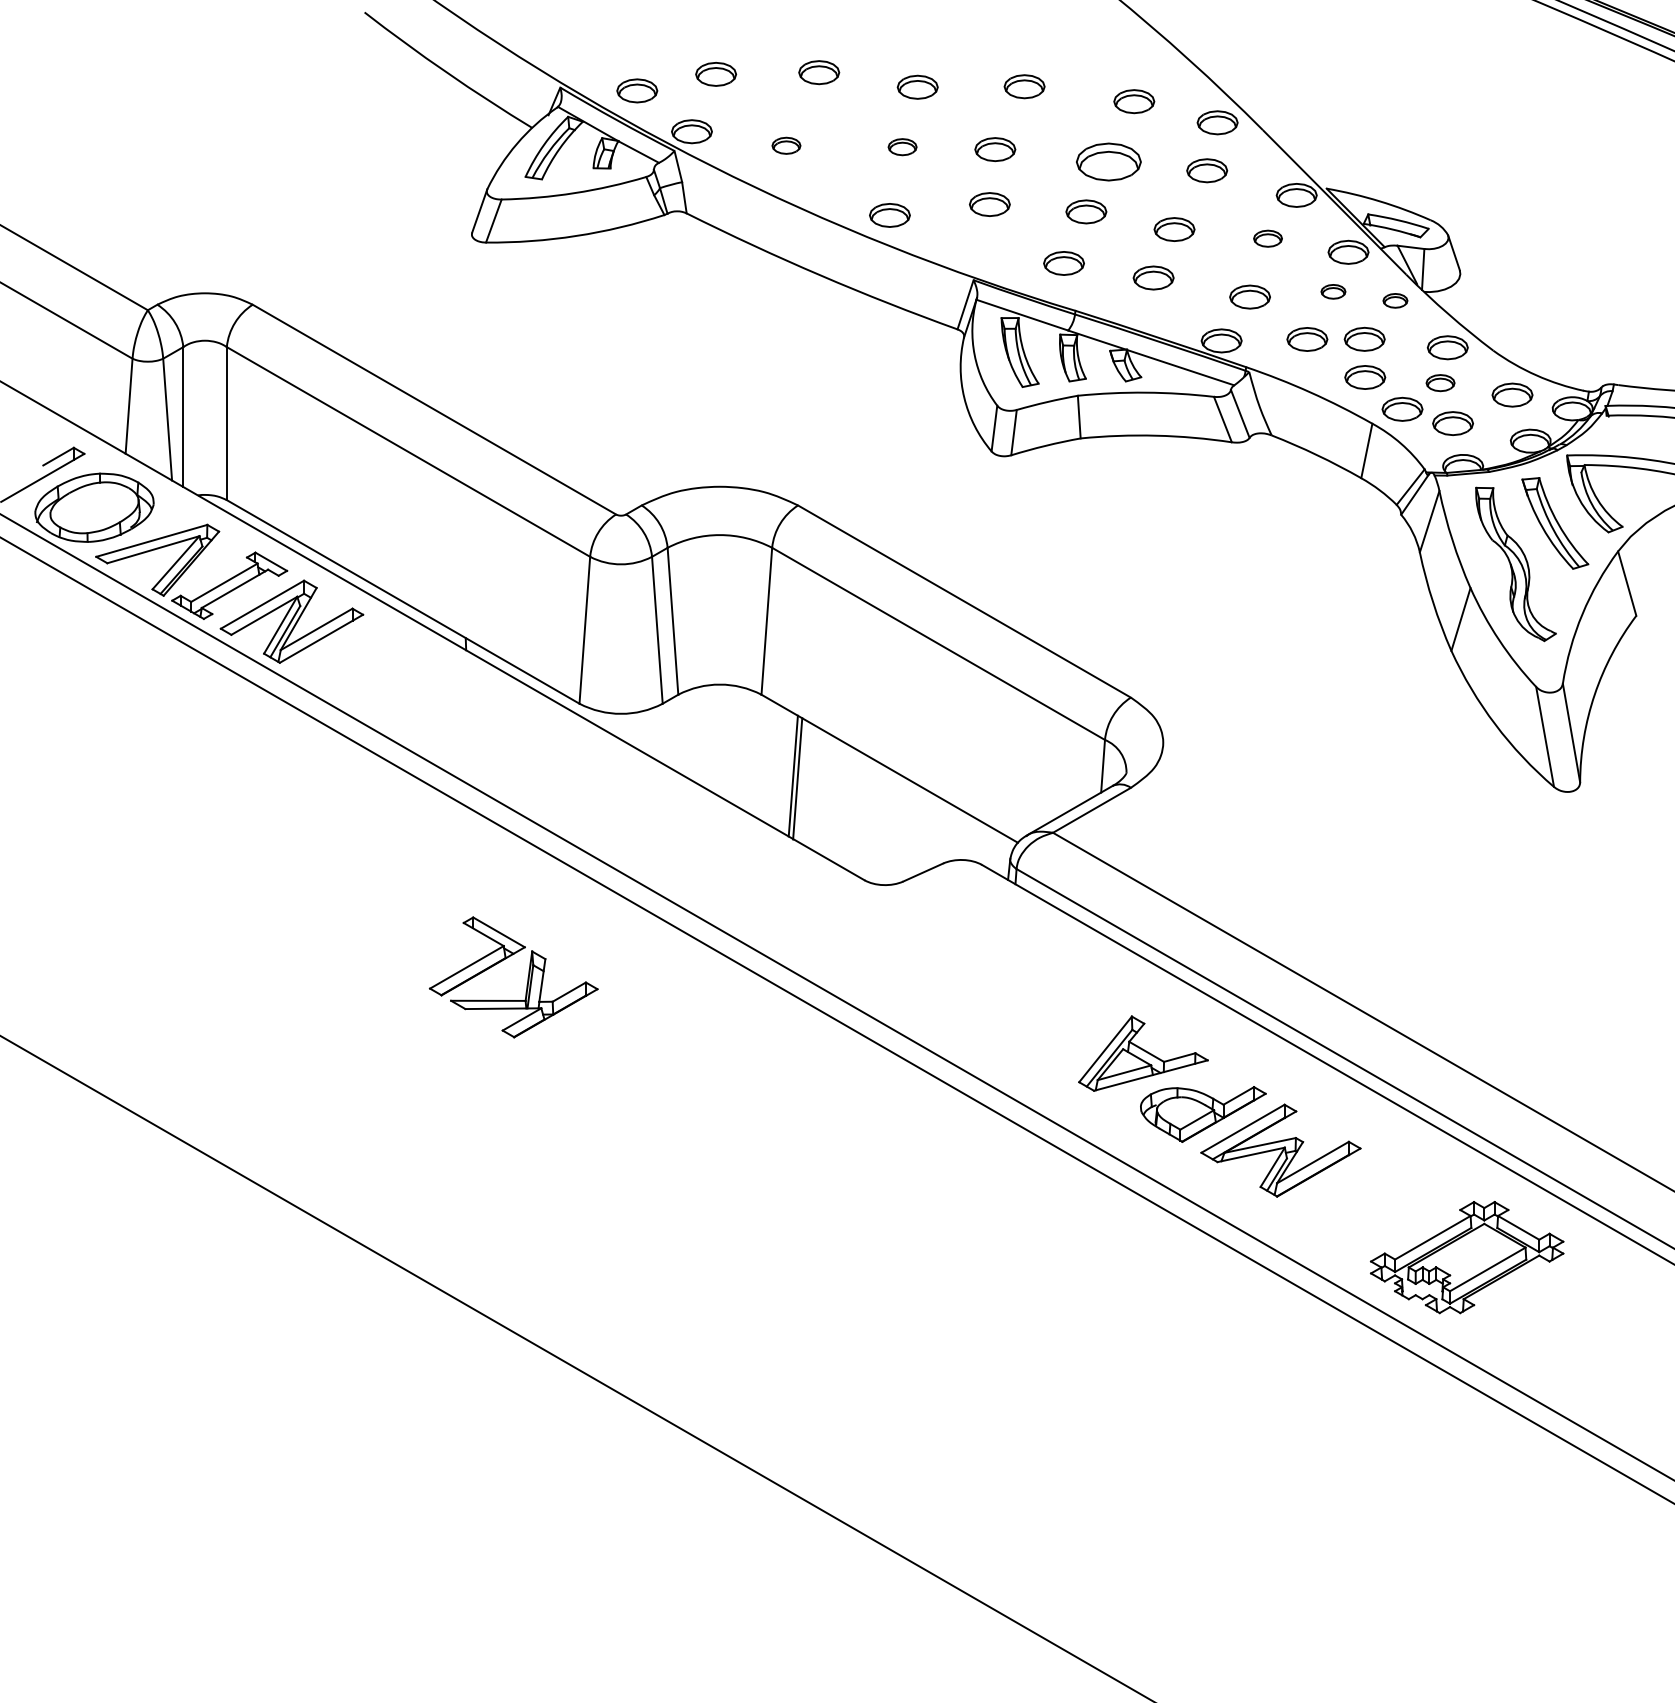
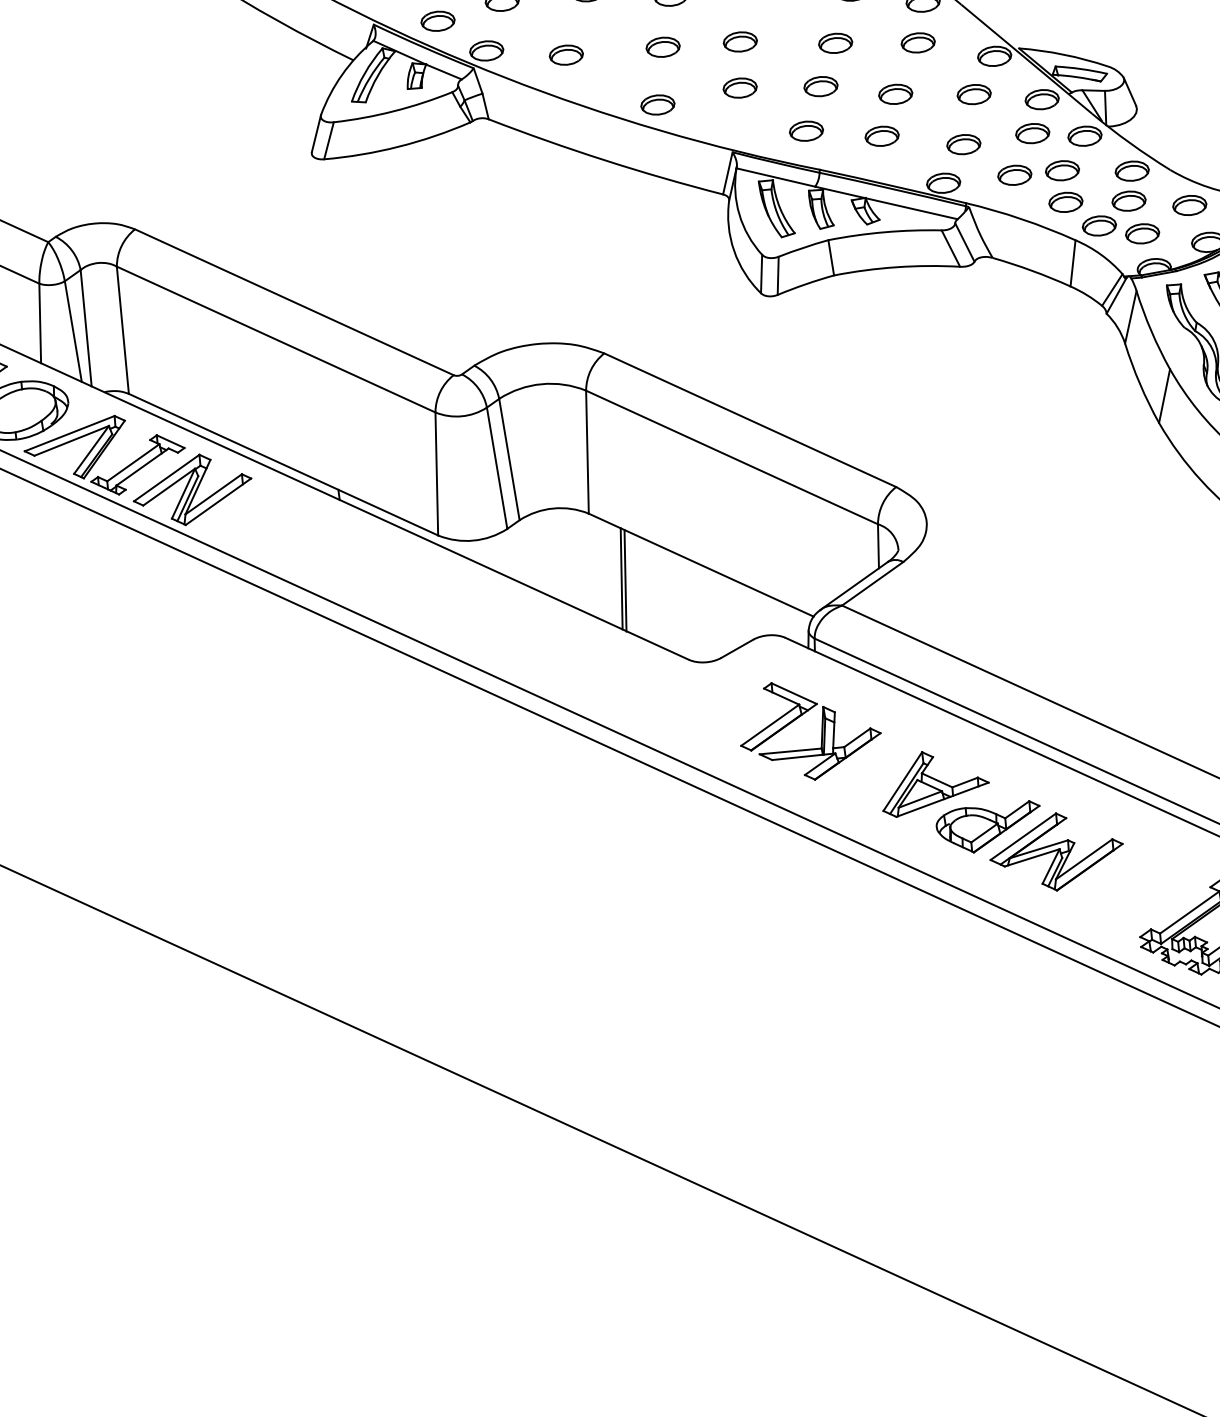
part: (786, 145) -> (566, 54), size x1.43
part: (902, 146) -> (662, 46), size x1.43
part: (1108, 161) -> (835, 42), size x0.62
part: (1267, 238) -> (973, 94), size x1.43
part: (1333, 291) -> (1032, 133), size x1.67
part: (1395, 300) -> (1085, 136), size x1.67
part: (1440, 382) -> (1128, 200), size x1.43
part: (527, 977) -> (821, 728), moved

